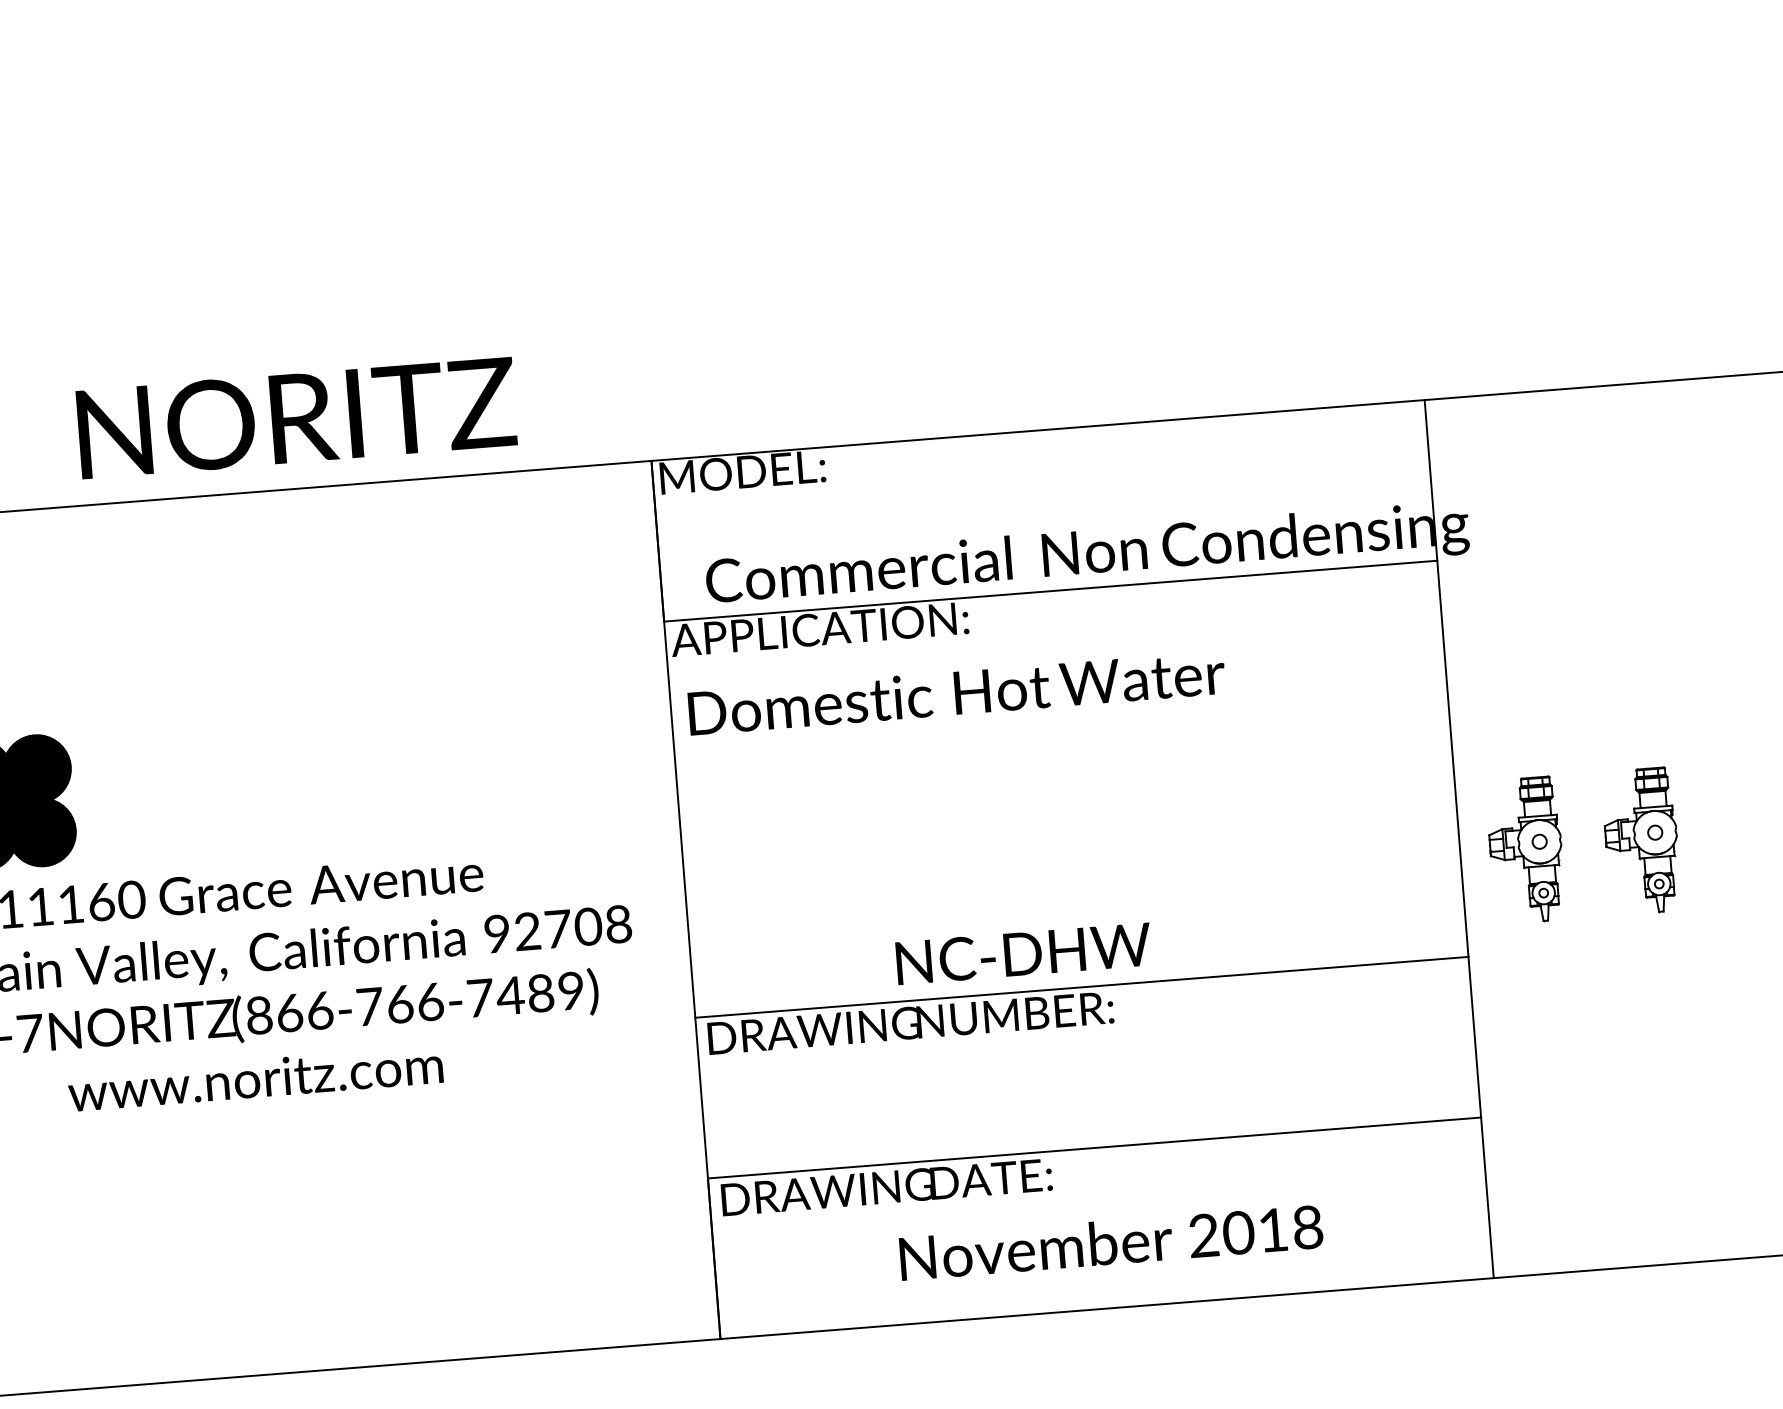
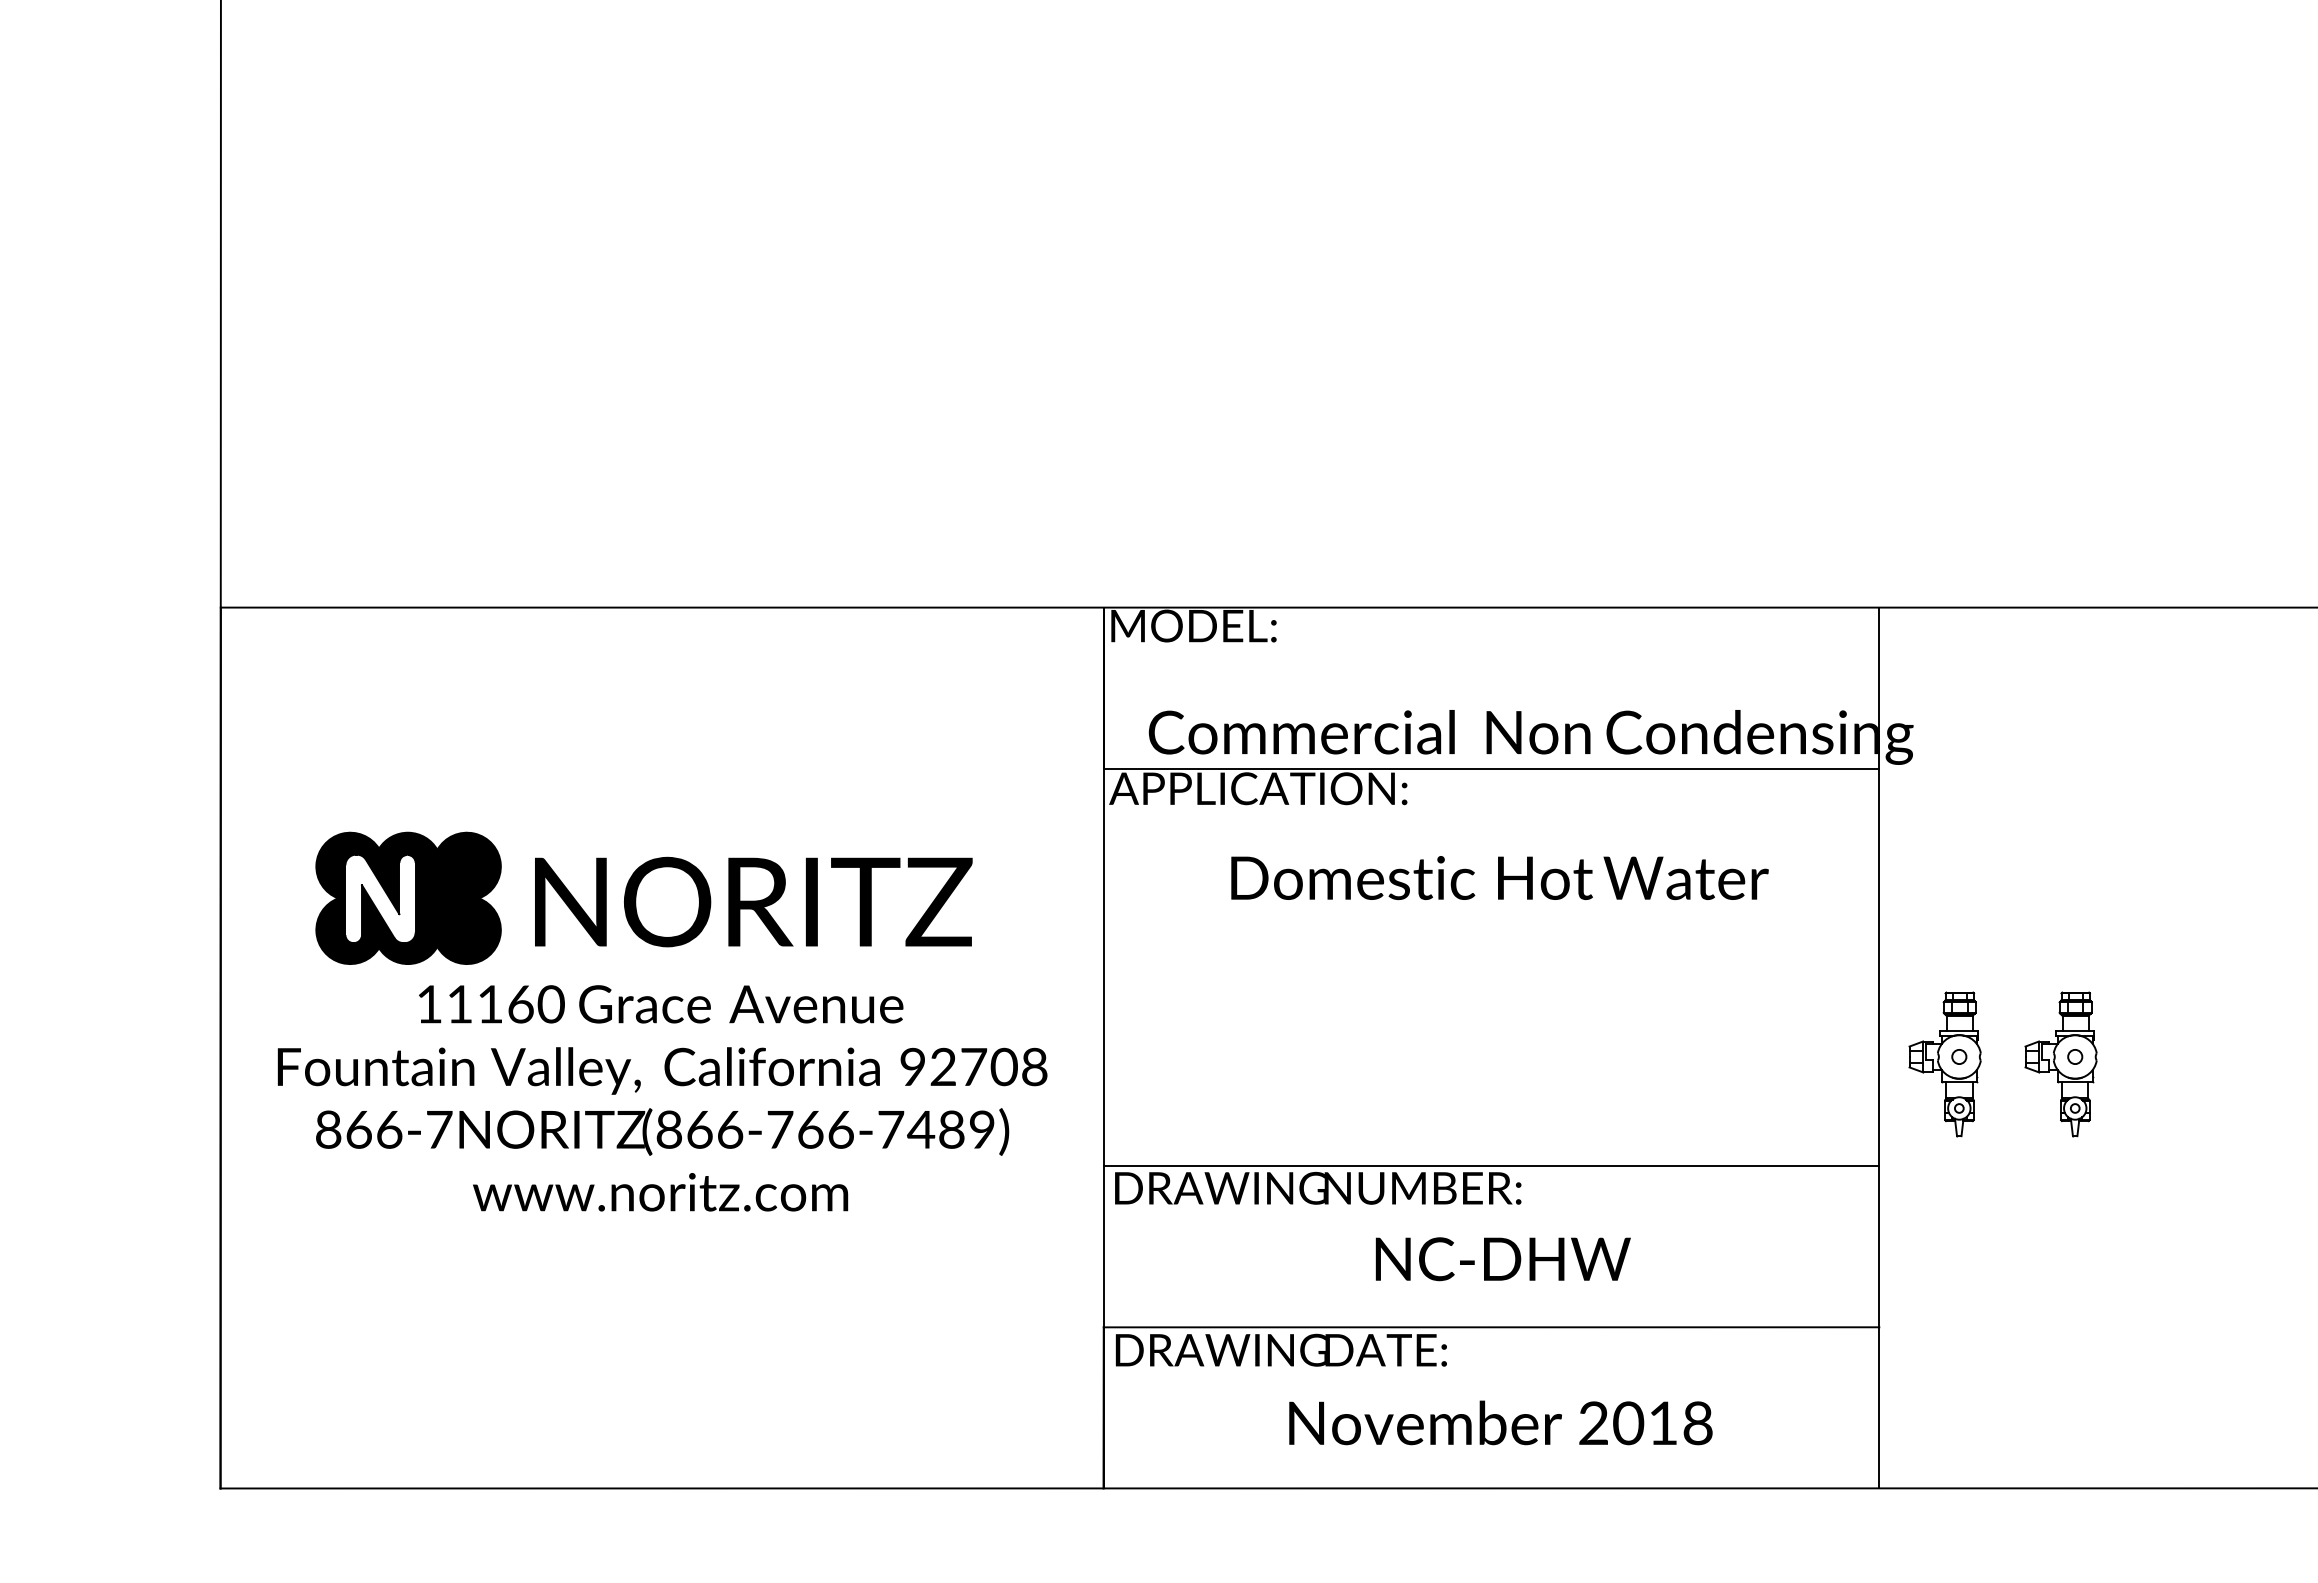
text: (296, 417) -> (753, 901), moved
text: (956, 693) -> (1499, 878), moved
text: (1023, 954) -> (1502, 1259), moved

